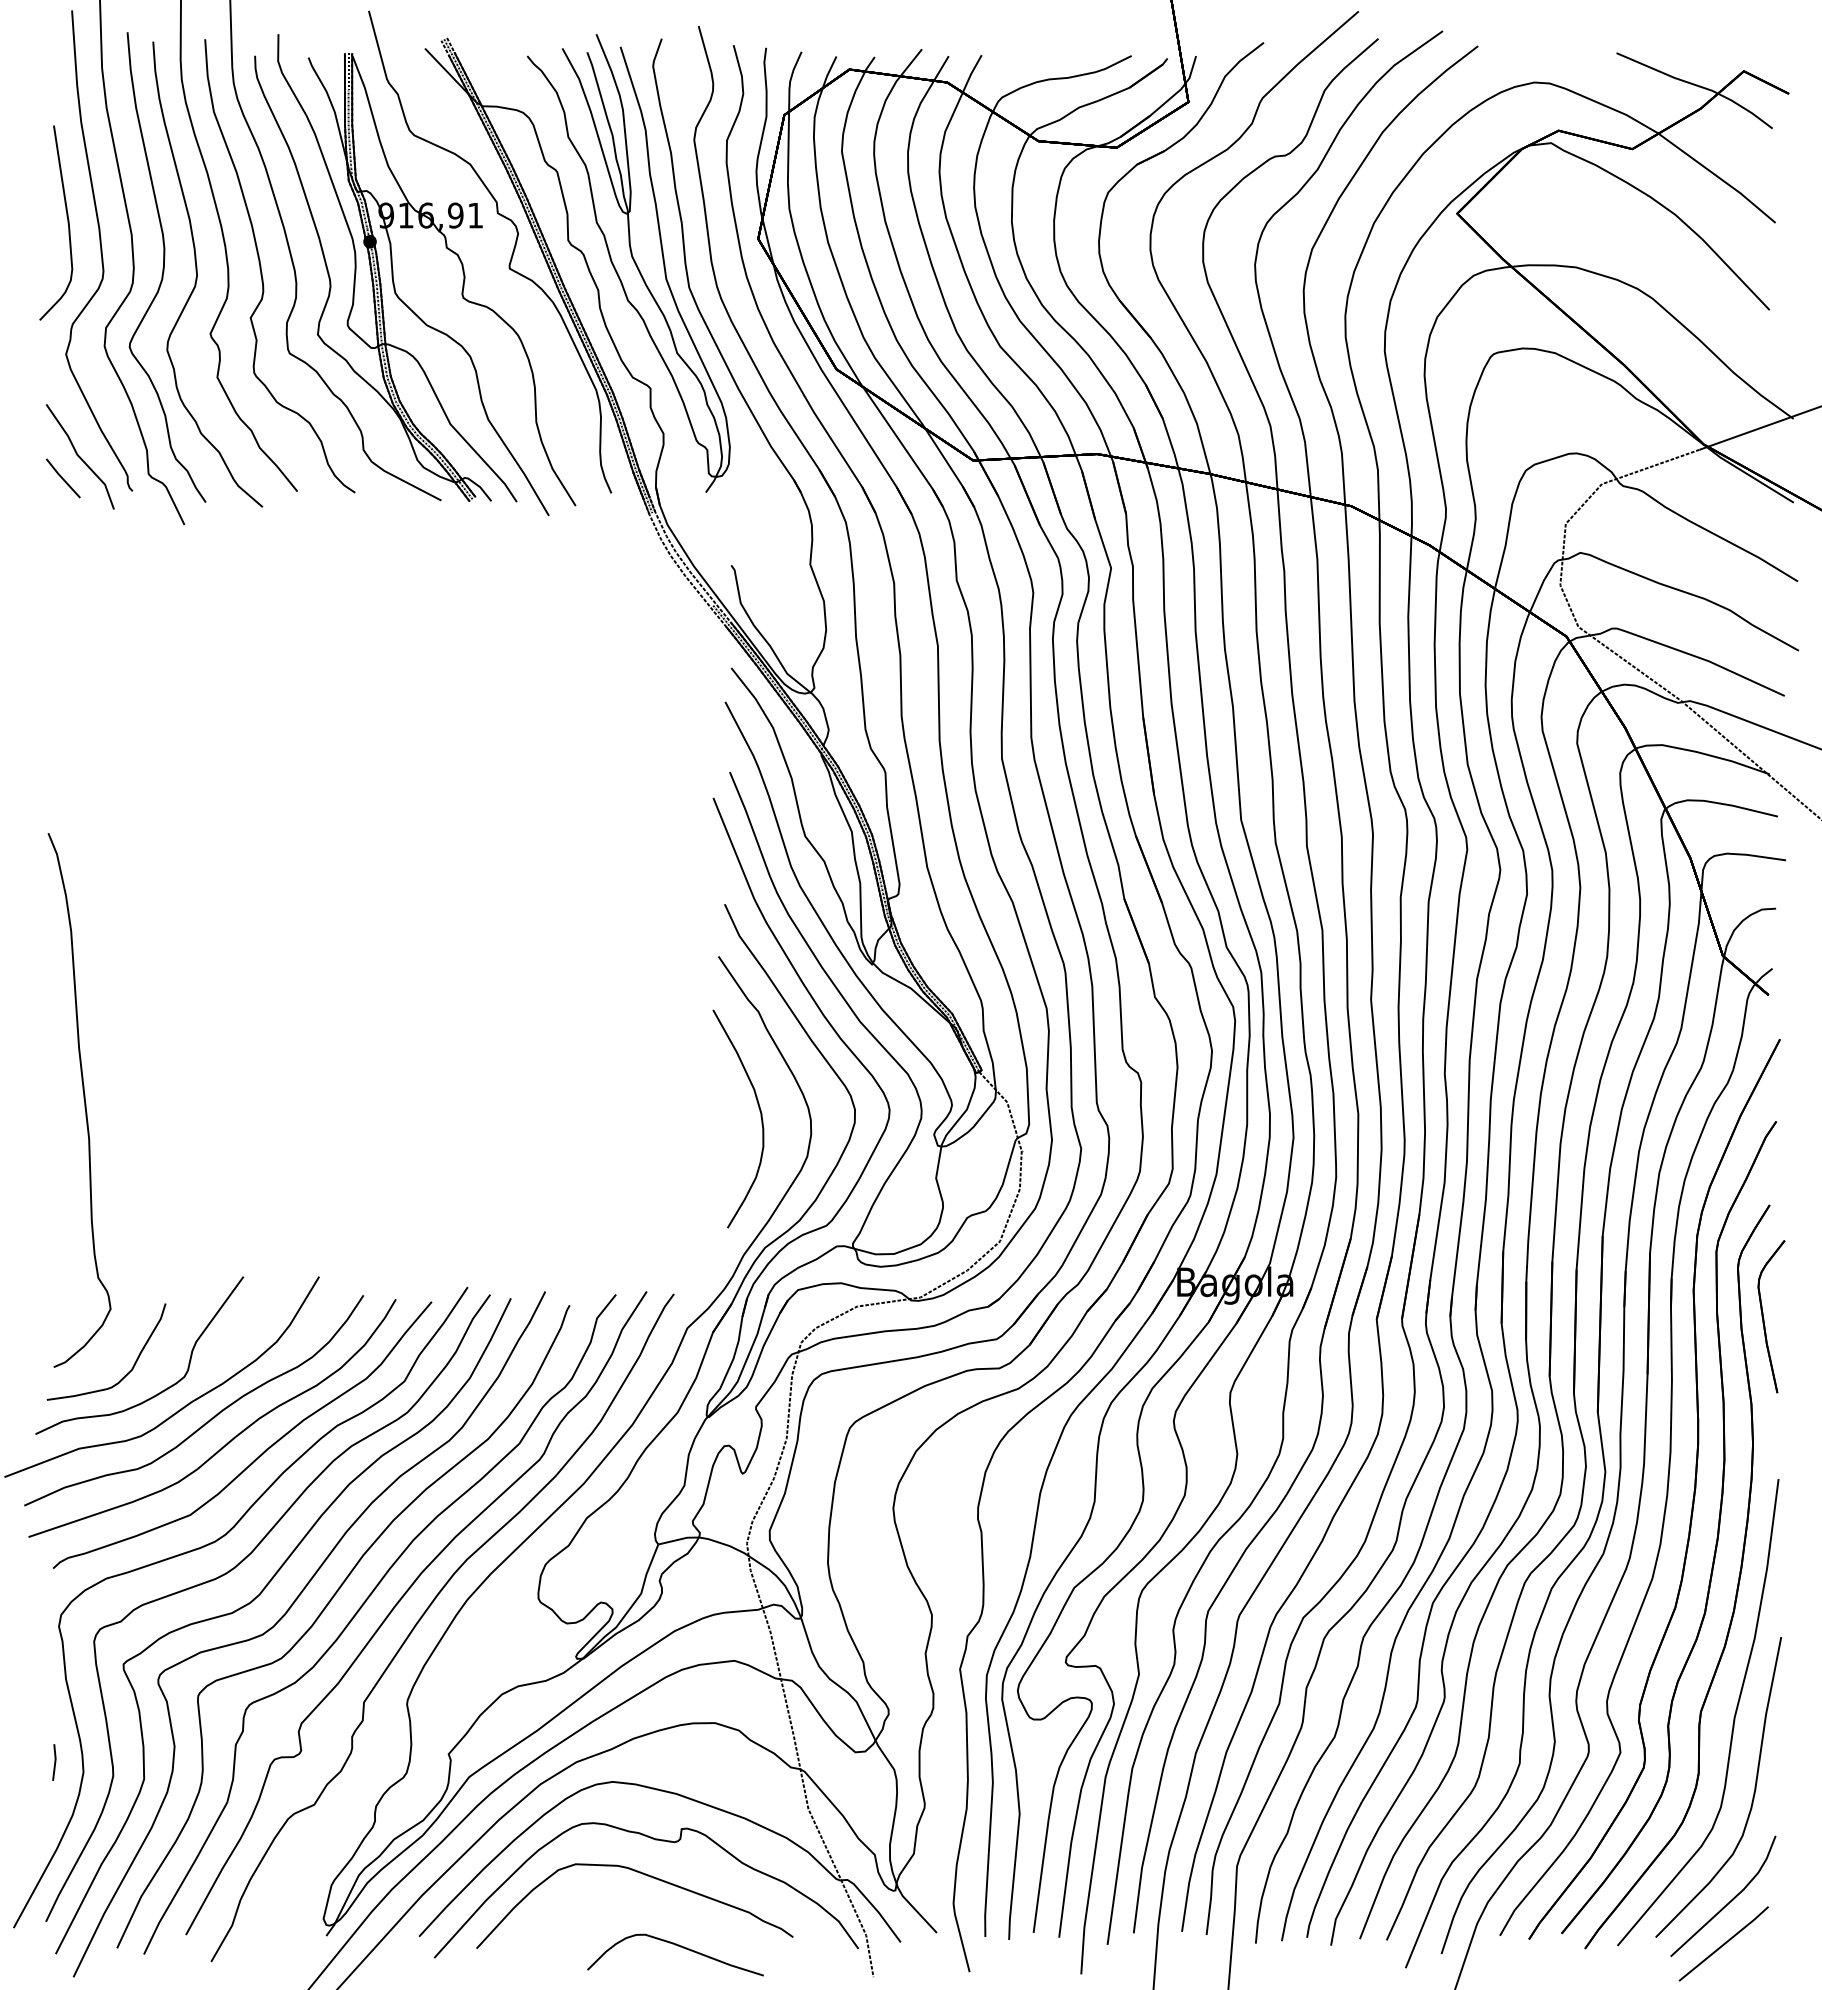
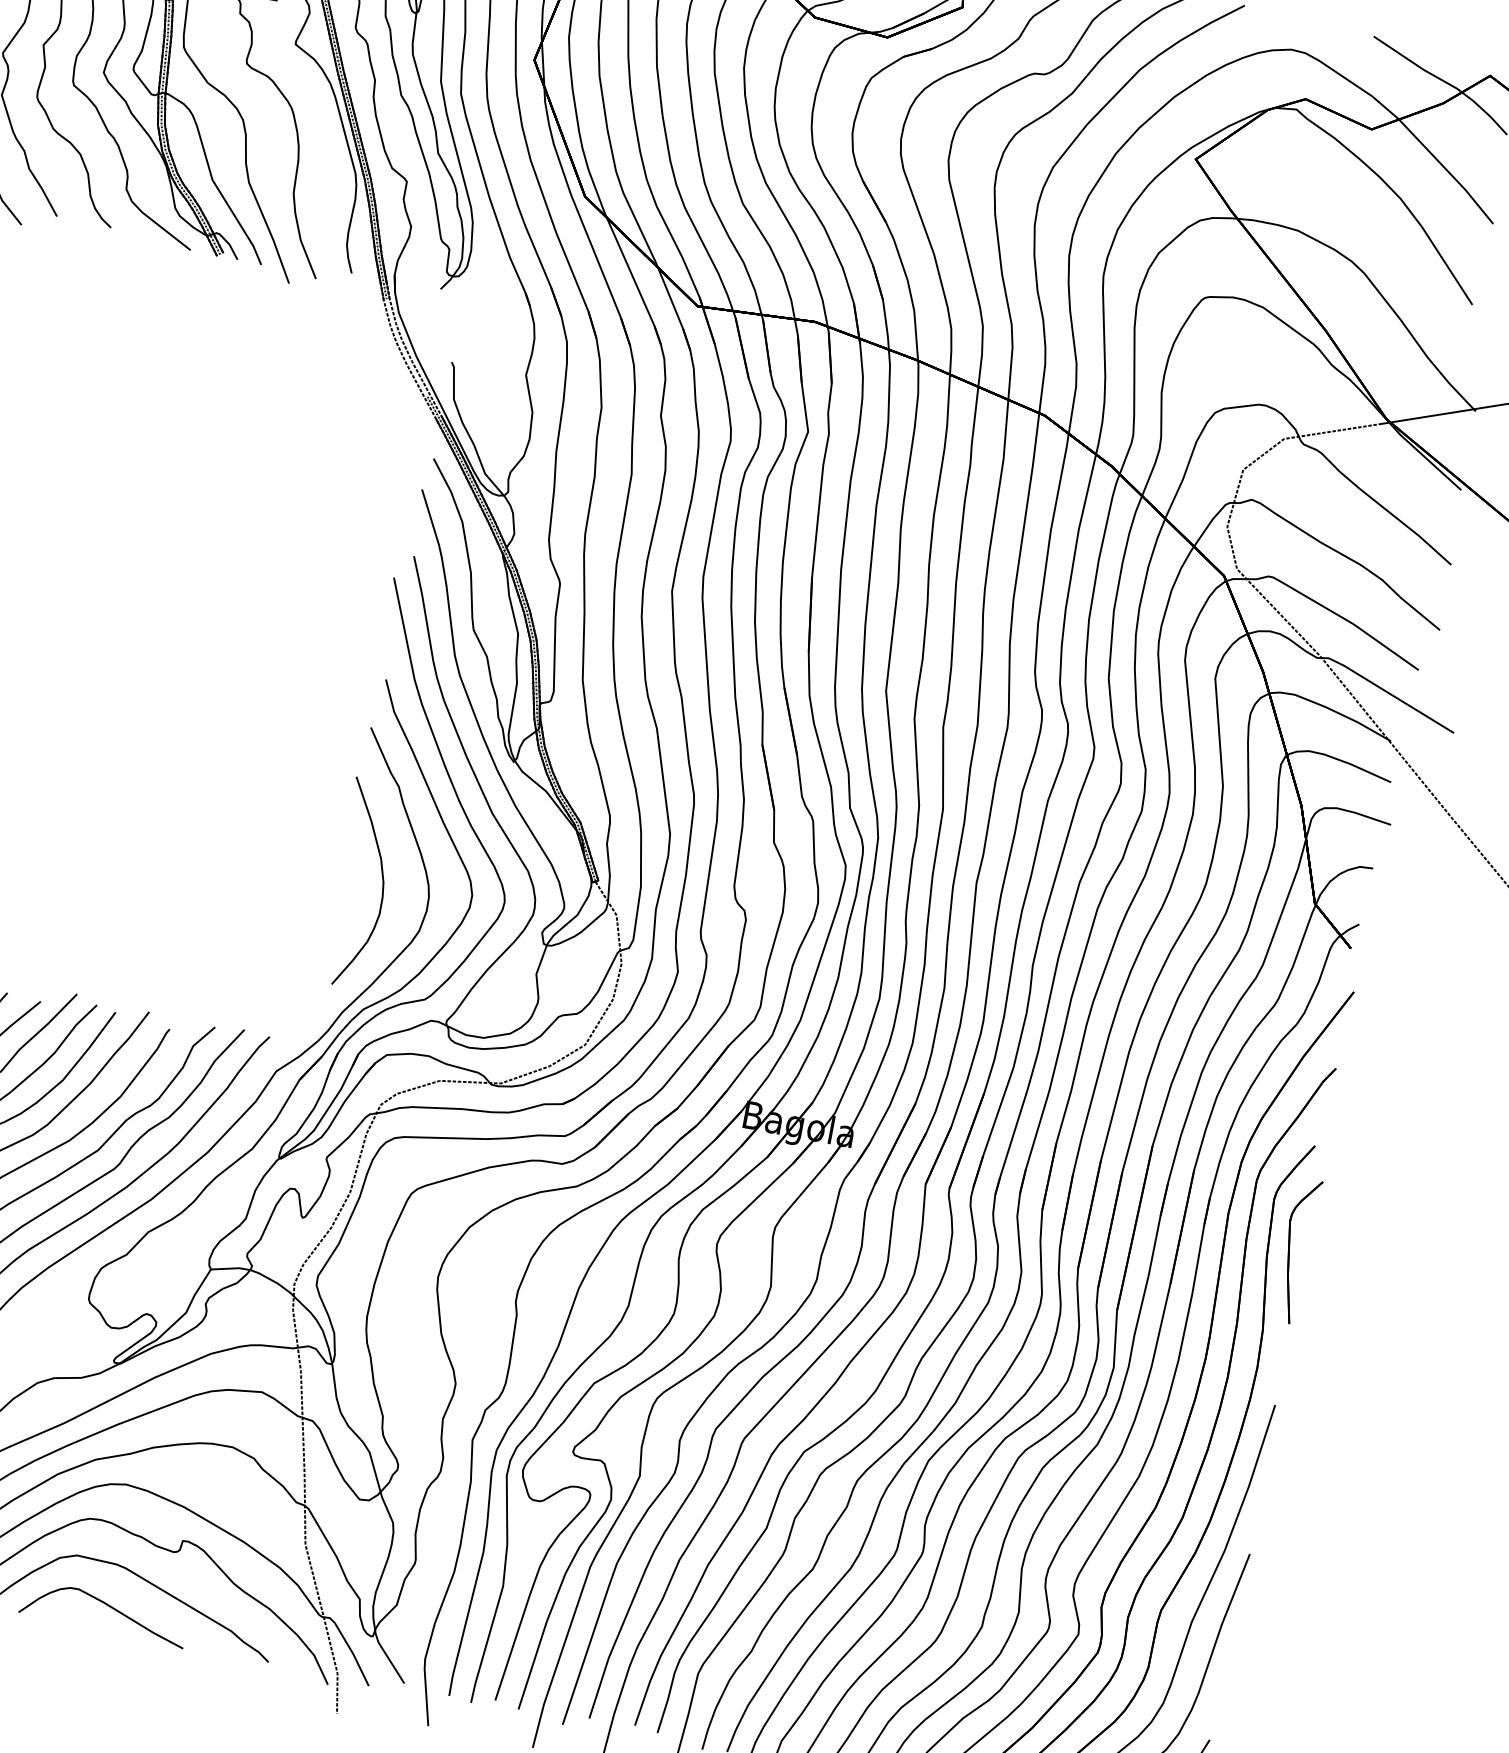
curve: (677, 1946) -> (107, 1606), moved

